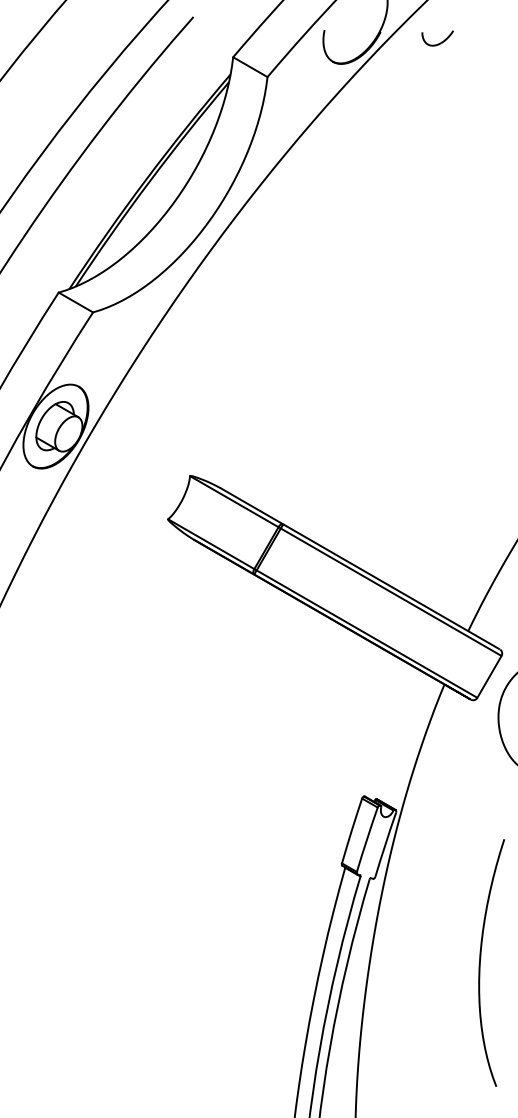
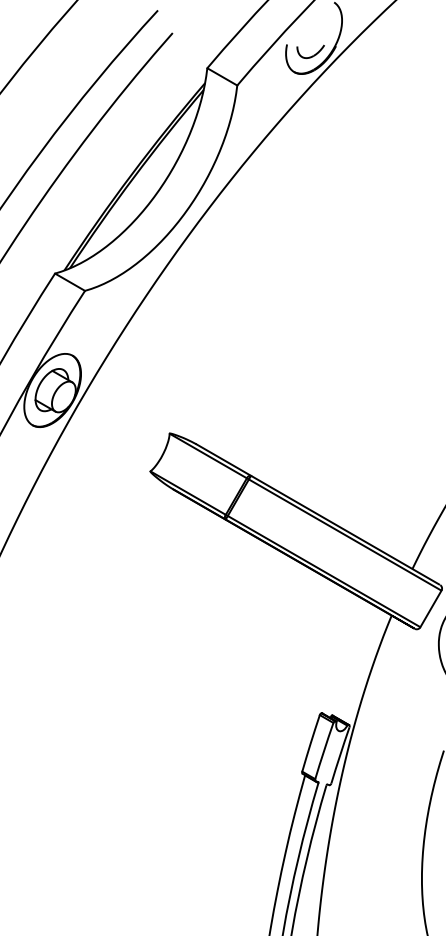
part: (437, 38) -> (310, 51), moved

